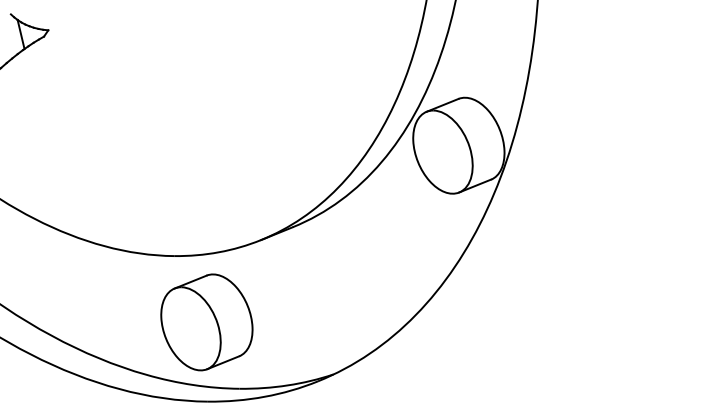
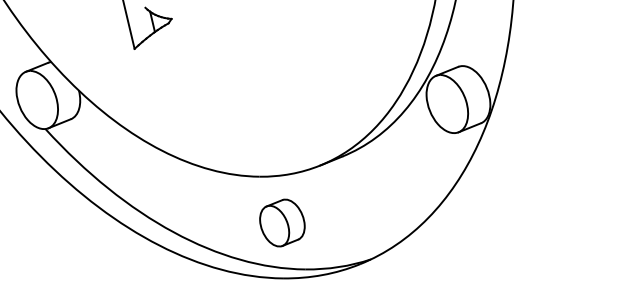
part: (207, 321) -> (282, 222), size x0.7

